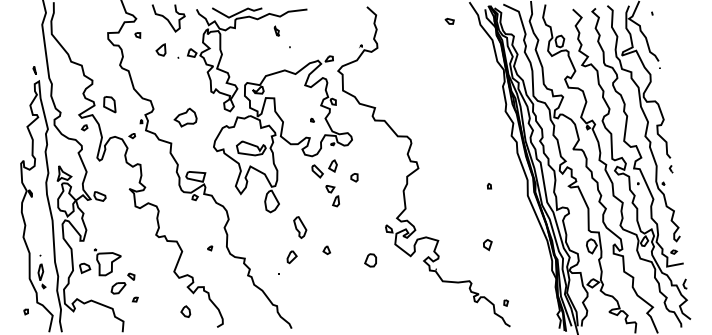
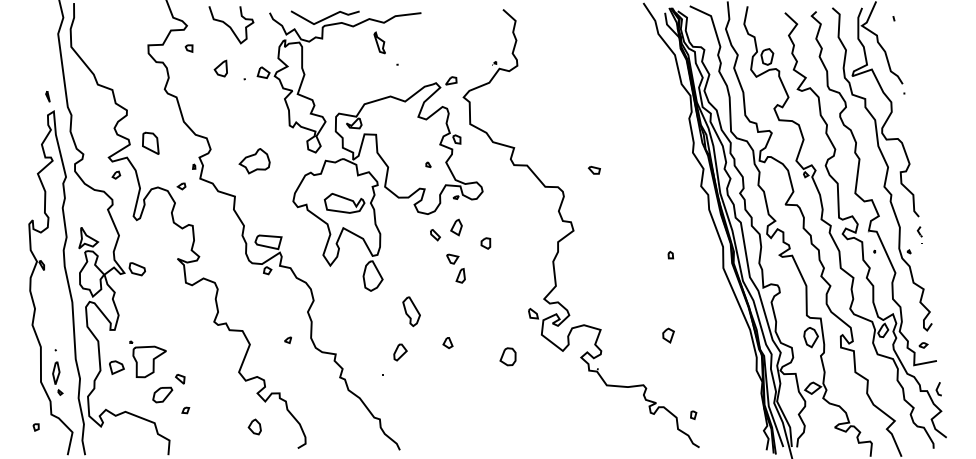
part: (449, 21) -> (593, 170), moved
part: (276, 30) -> (379, 42), size x1.67
part: (317, 171) -> (435, 235), size x0.62

